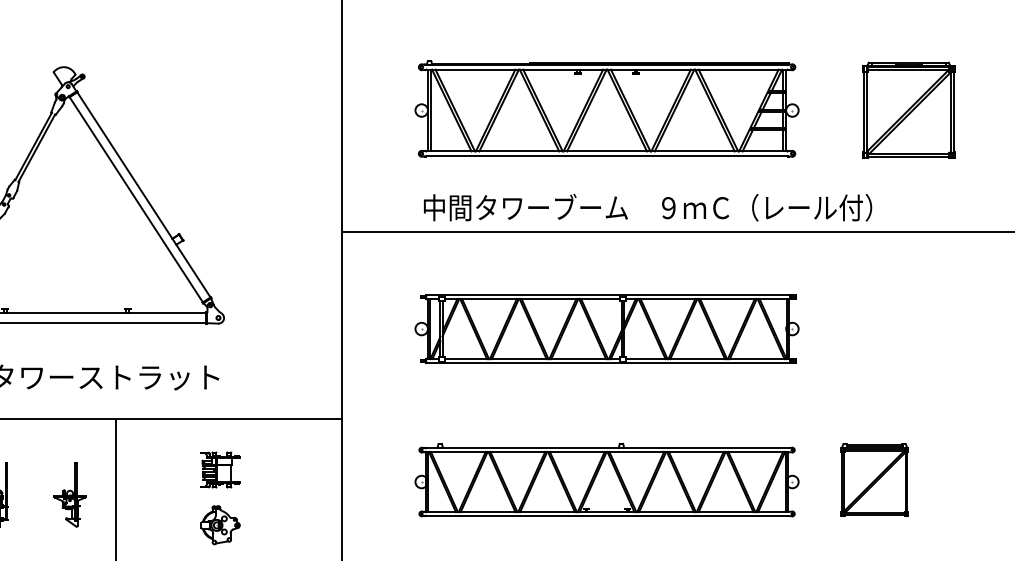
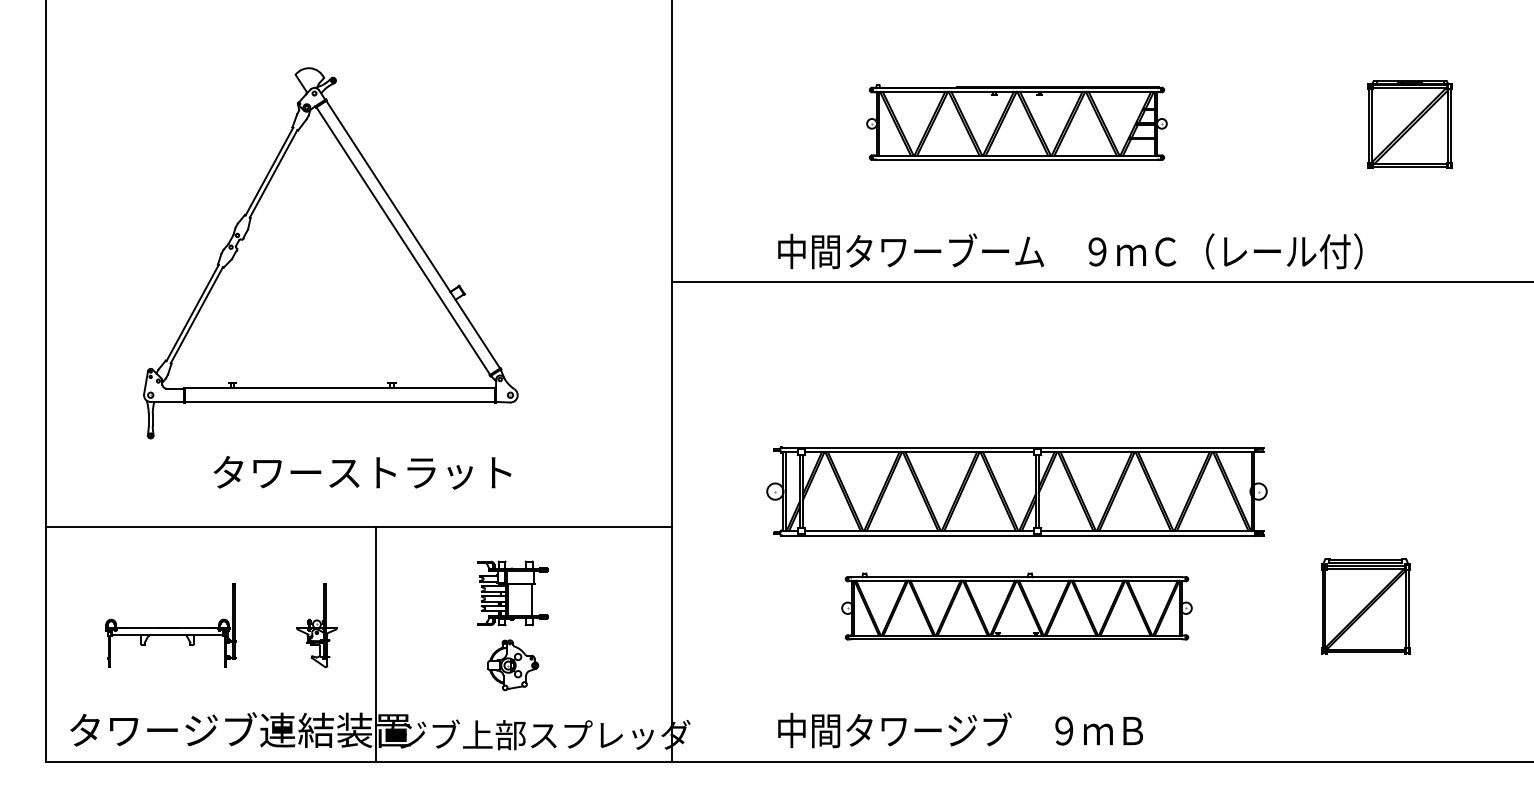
part: (606, 108) -> (1016, 122), size x0.6
part: (908, 110) -> (1409, 124), size x0.7
part: (606, 328) -> (1016, 491), moved
part: (220, 470) -> (512, 593), size x1.4
part: (606, 480) -> (1016, 606), size x0.7

